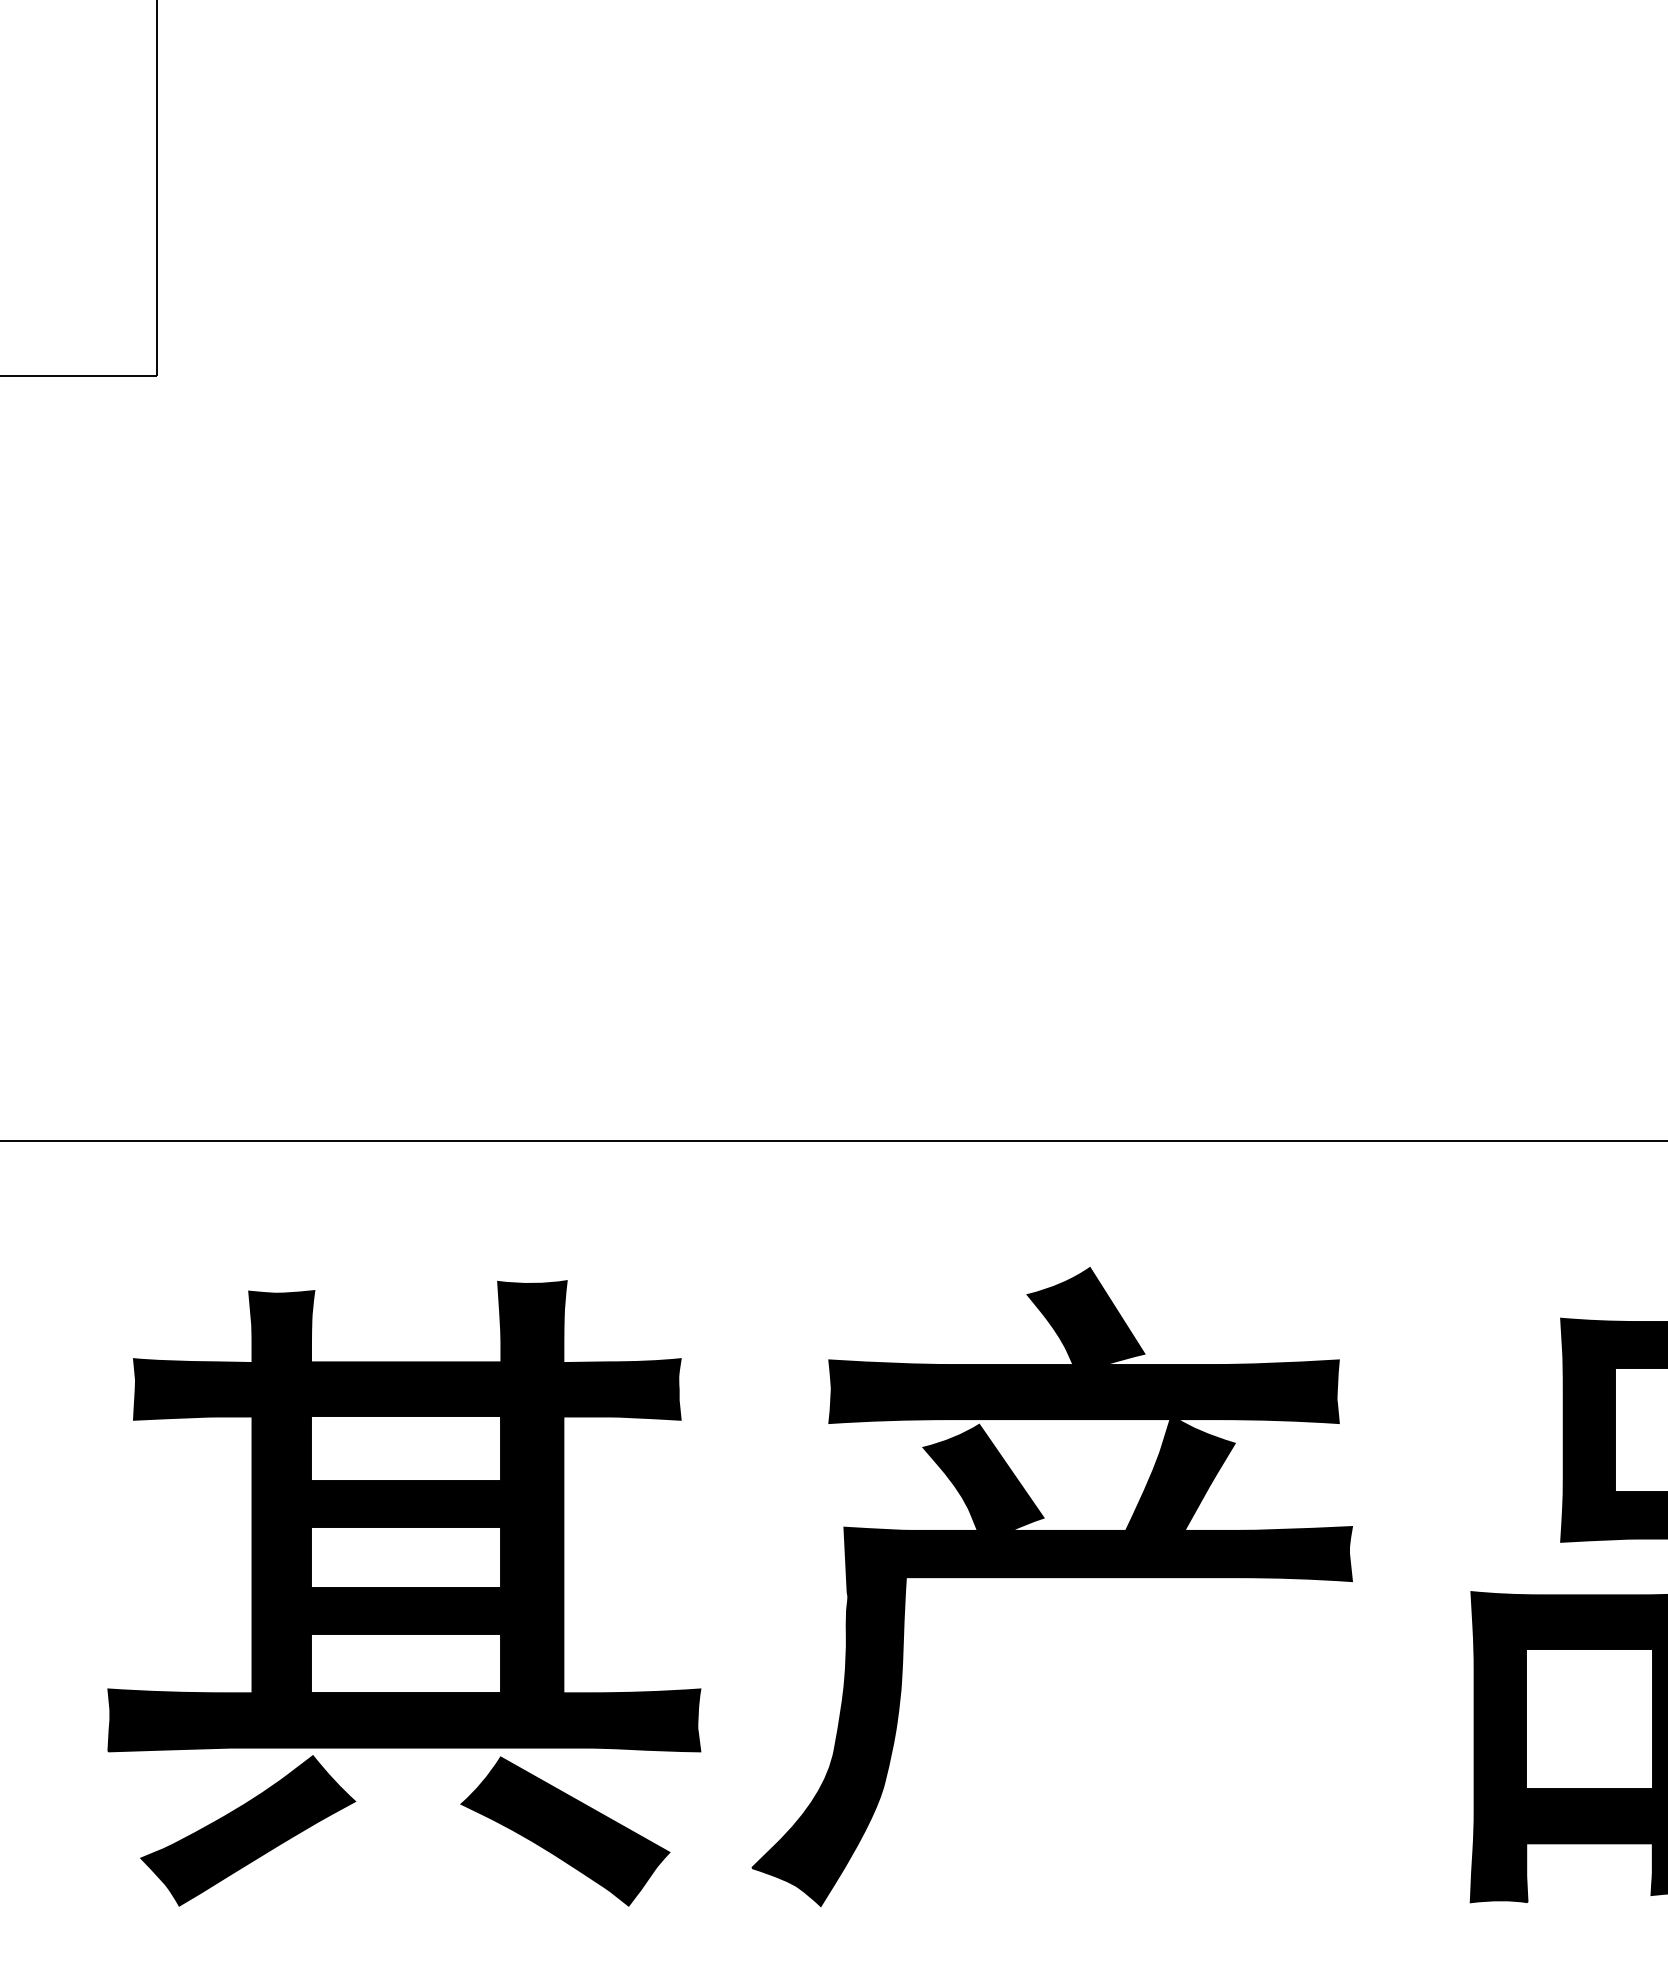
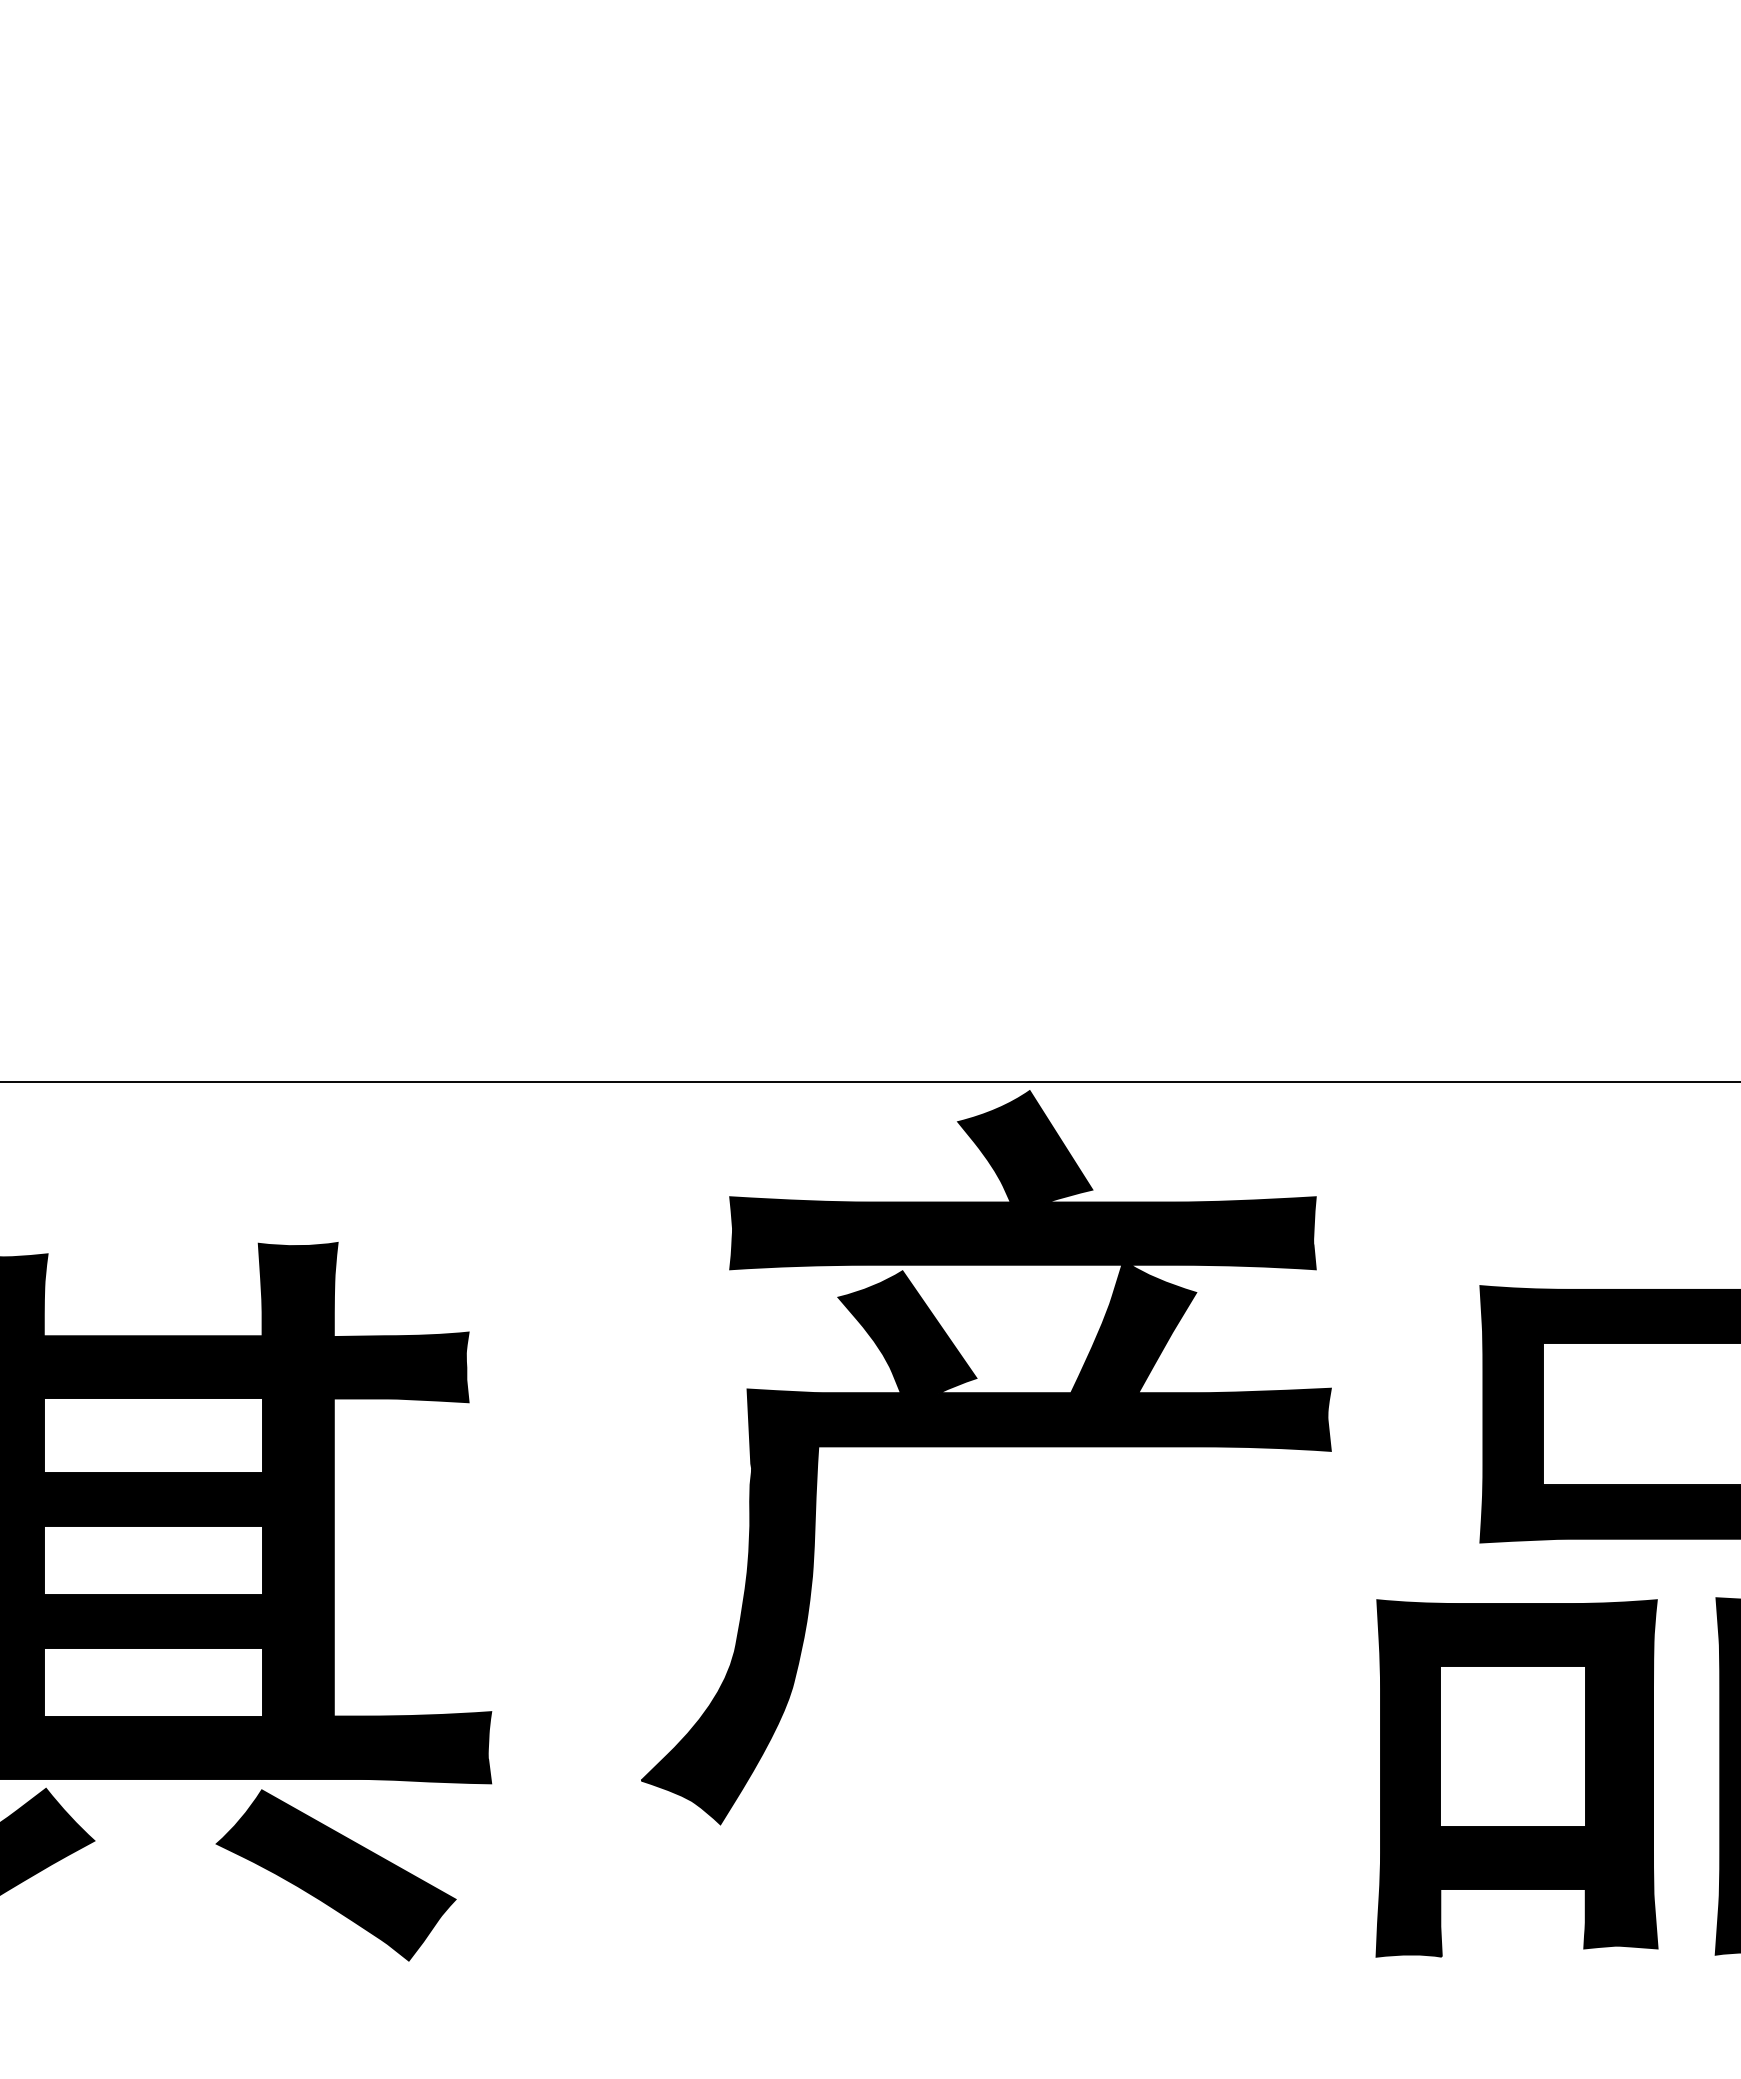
part: (1051, 1578) -> (985, 1447), moved

